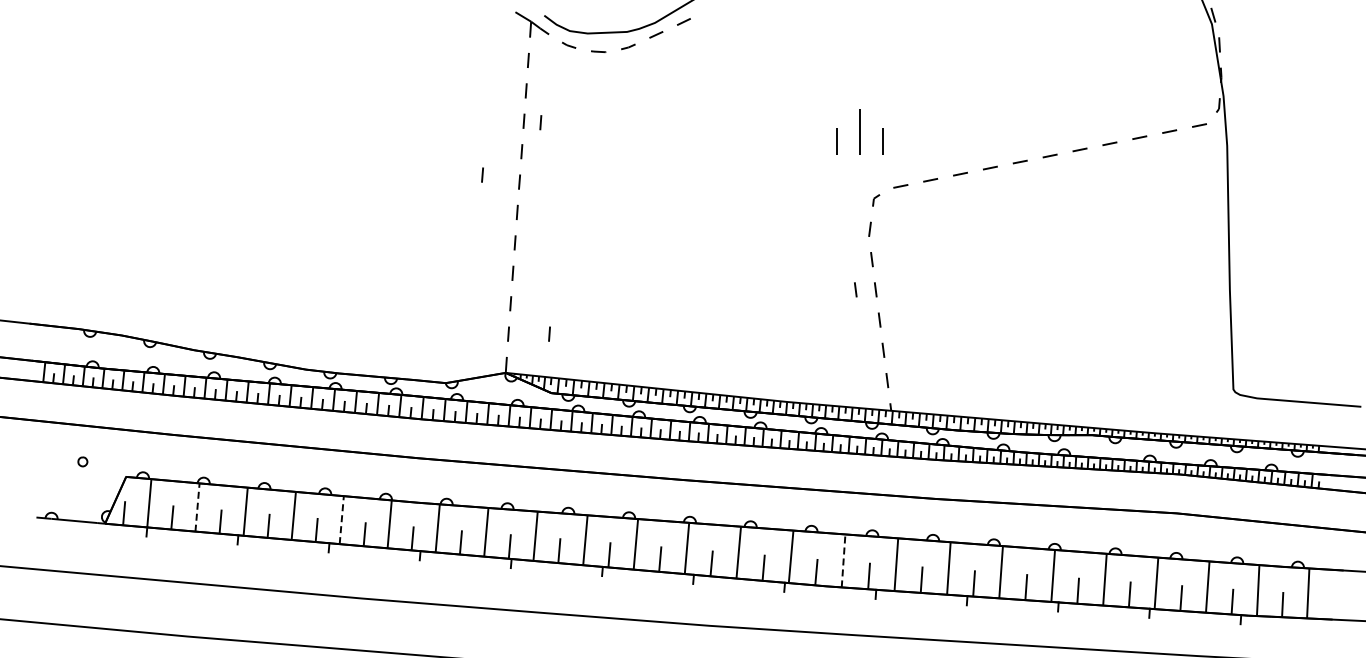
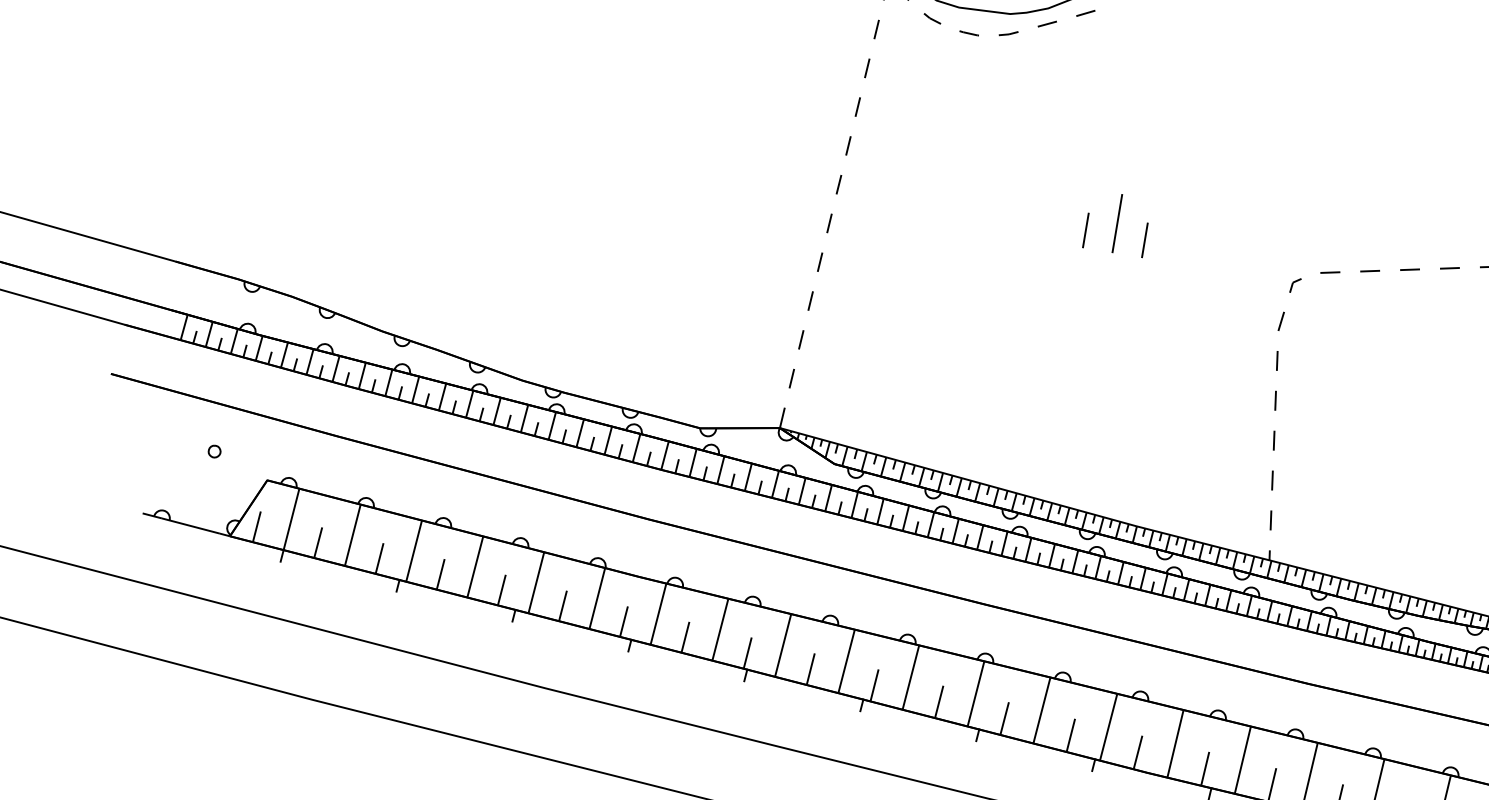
line: (540, 122) -> (878, 112), removed
part: (859, 131) -> (1116, 222), moved
line: (482, 174) -> (792, 166), removed
line: (855, 289) -> (1249, 395), removed
line: (549, 333) -> (844, 386), removed
line: (197, 507) -> (352, 535), dashed -> solid
line: (341, 519) -> (536, 581), dashed -> solid
line: (843, 560) -> (1175, 743), dashed -> solid

